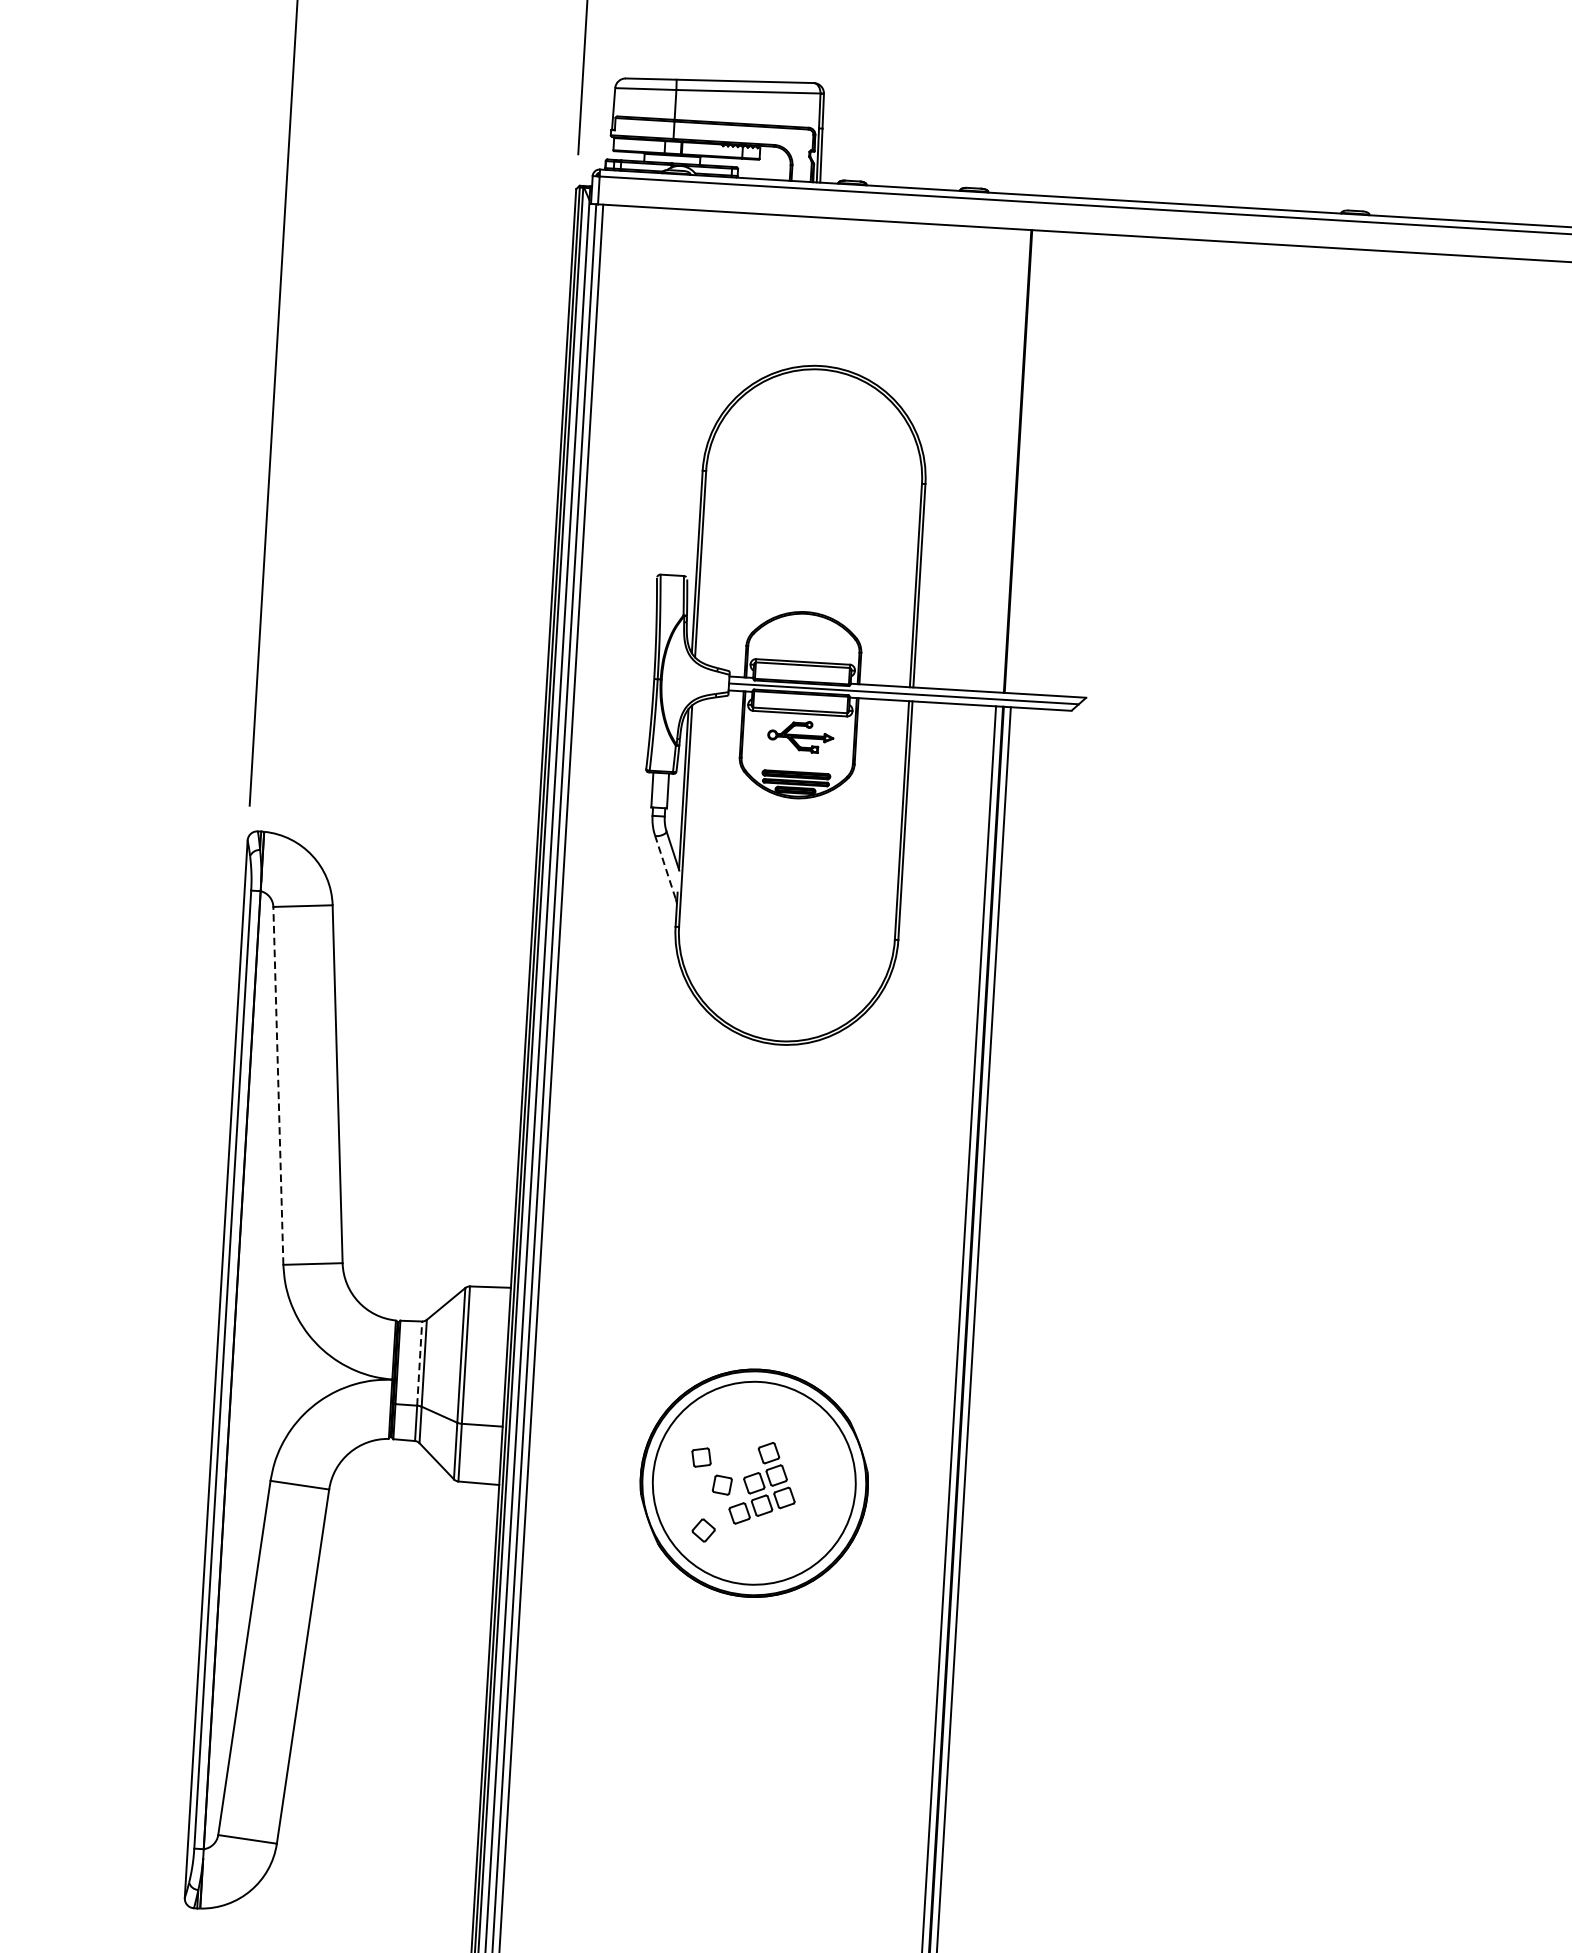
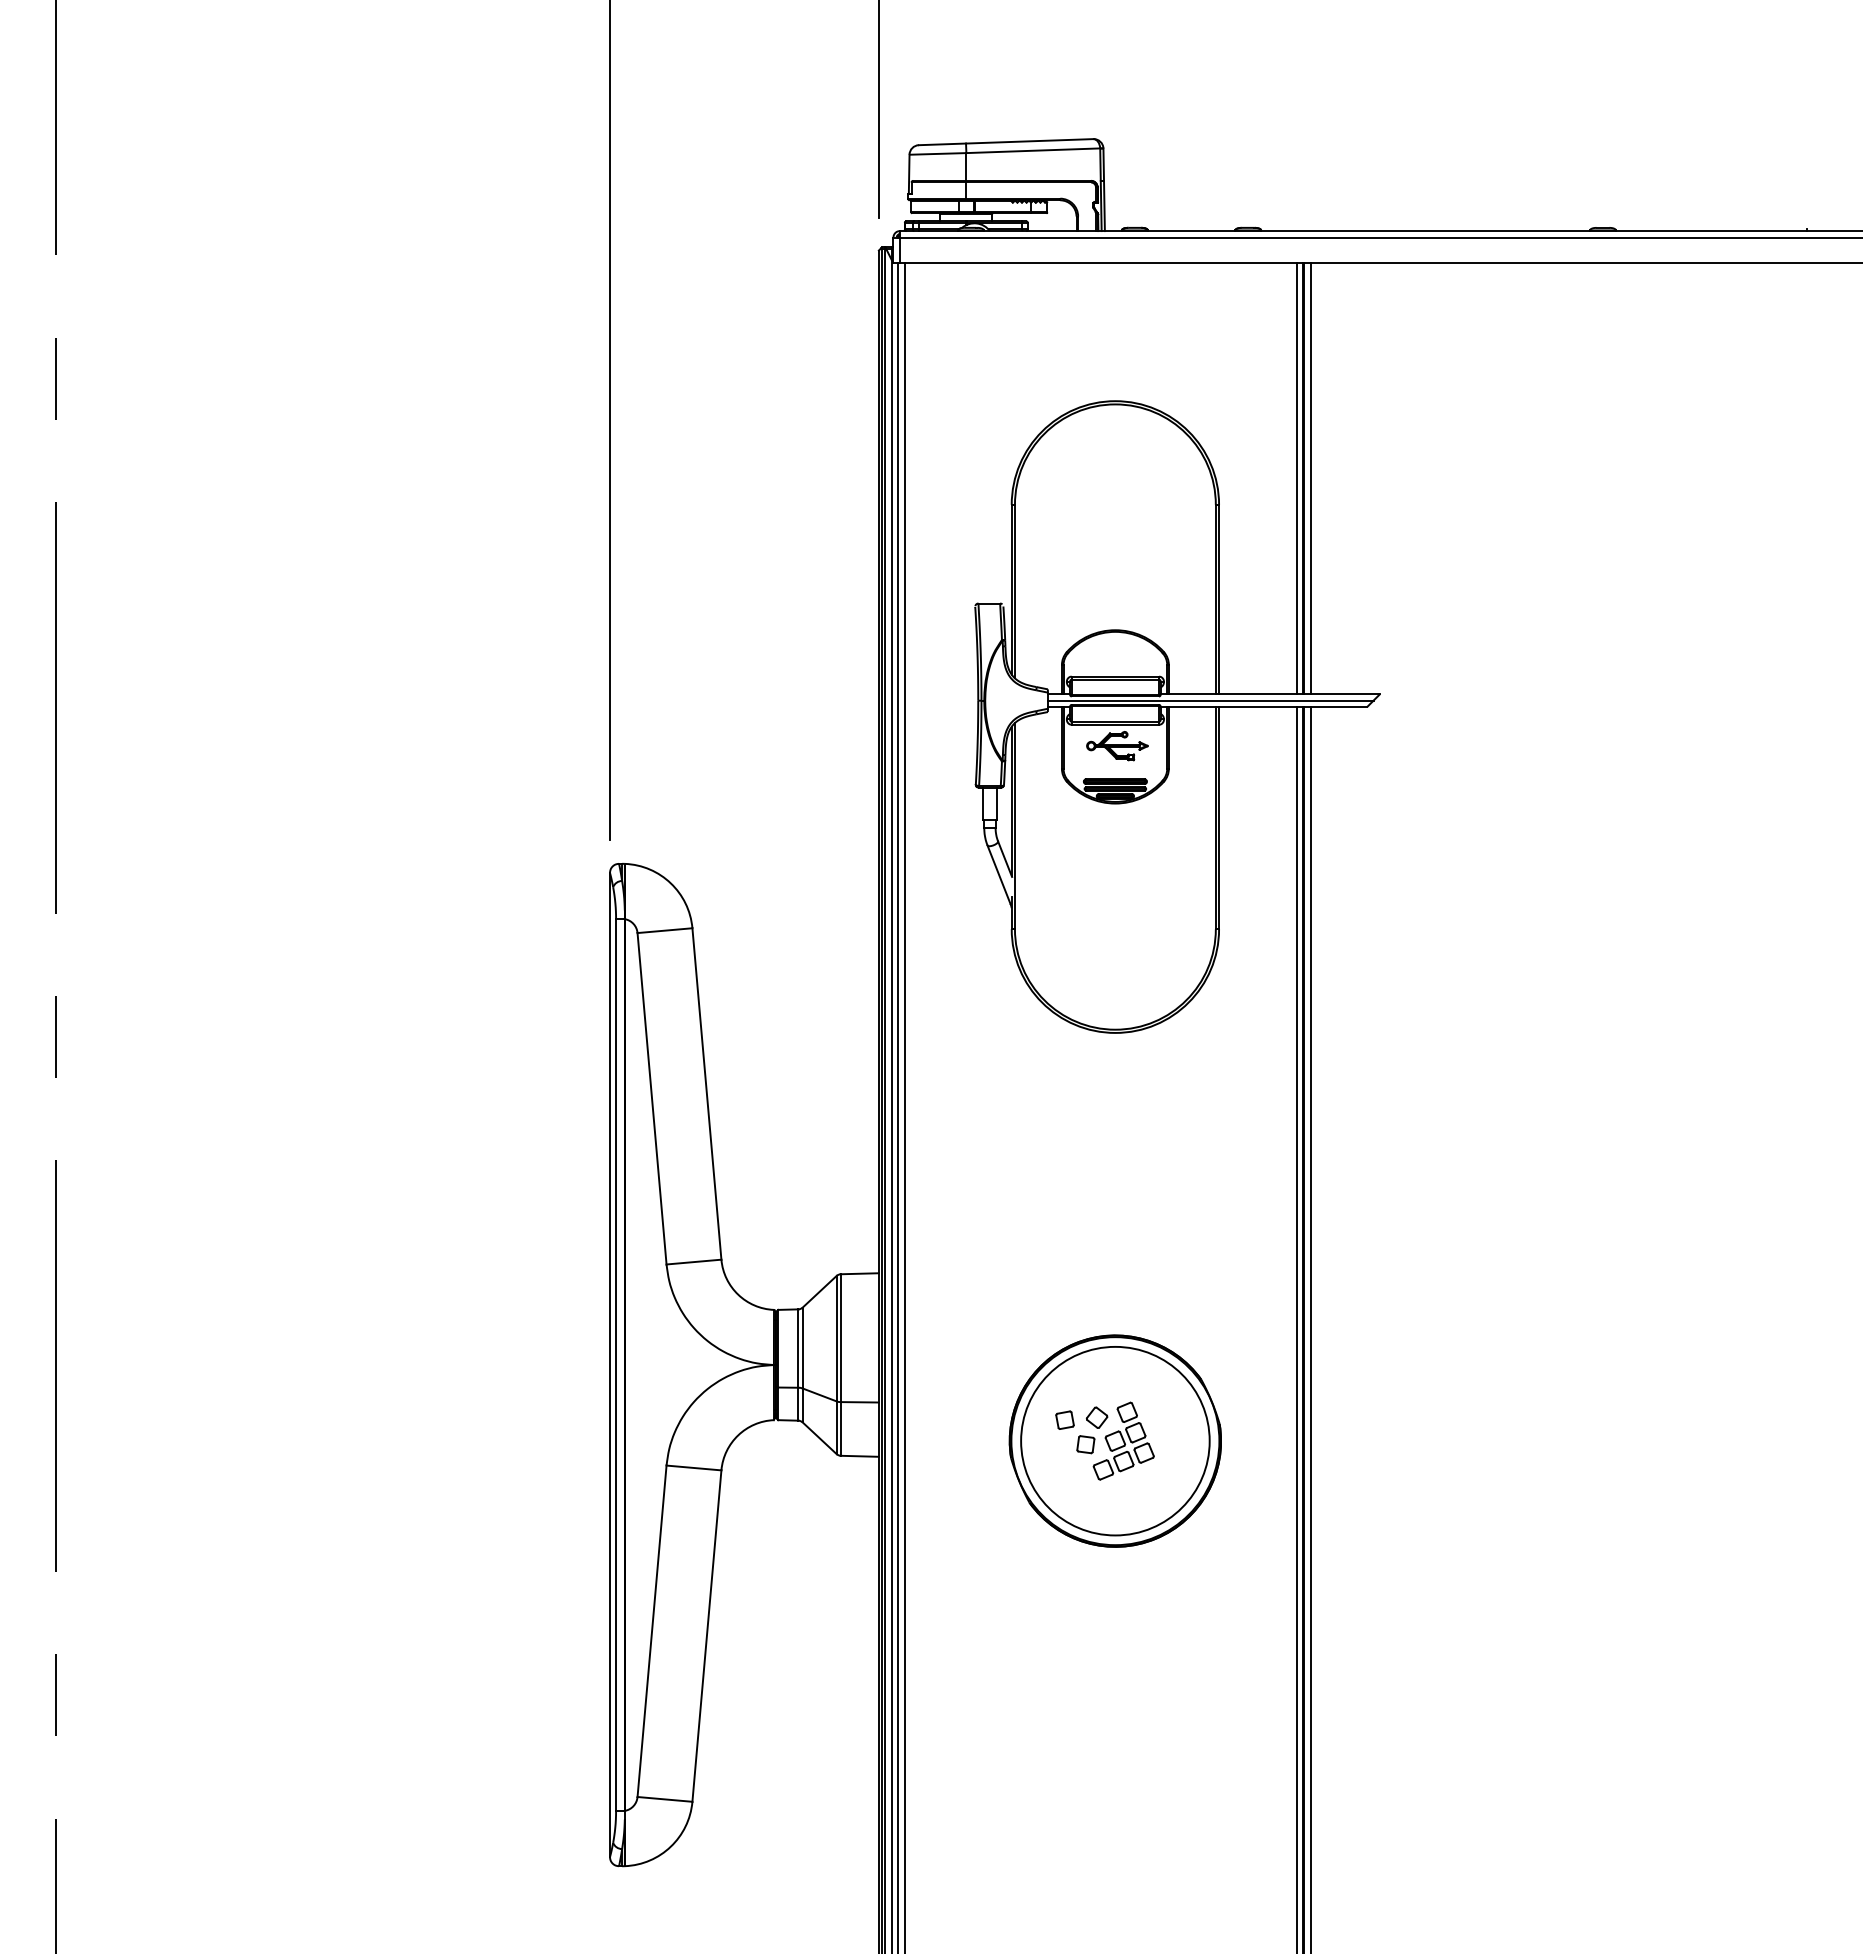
line: (1010, 460) -> (1296, 478), added
line: (1025, 461) -> (1310, 478), added
line: (665, 868) -> (999, 875), dashed -> solid
line: (278, 1085) -> (652, 1098), dashed -> solid
line: (419, 1363) -> (798, 1348), dashed -> solid
part: (703, 1530) -> (1096, 1417), moved

